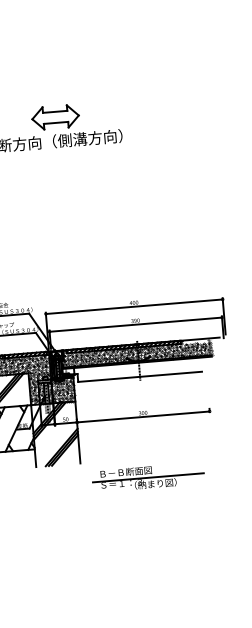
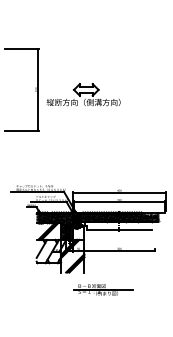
hatch: (61, 390) -> (77, 233), removed
part: (148, 476) -> (103, 289), moved

